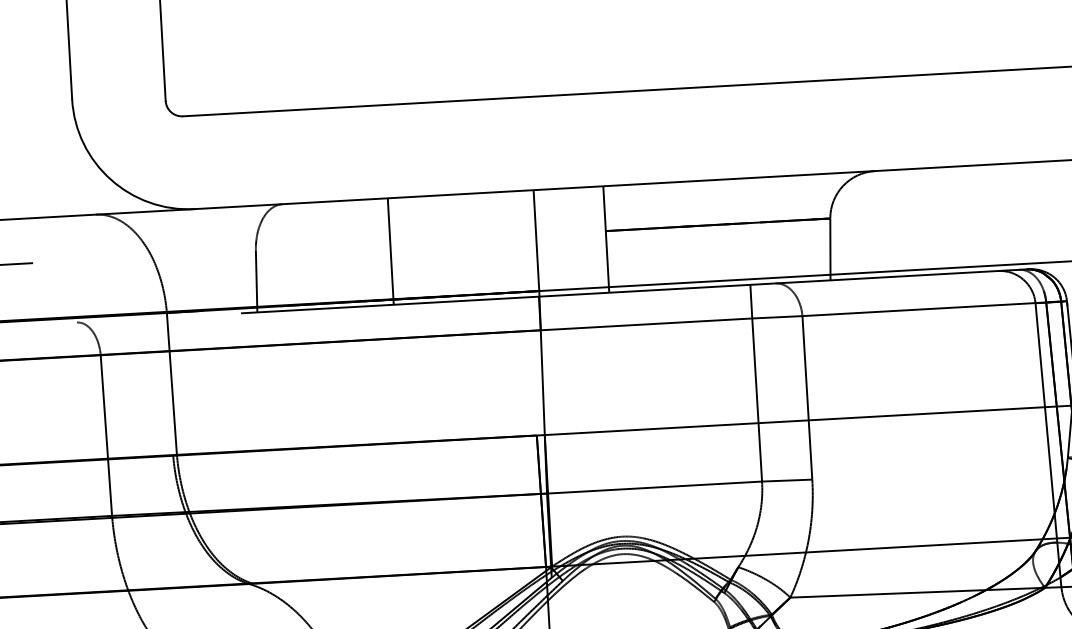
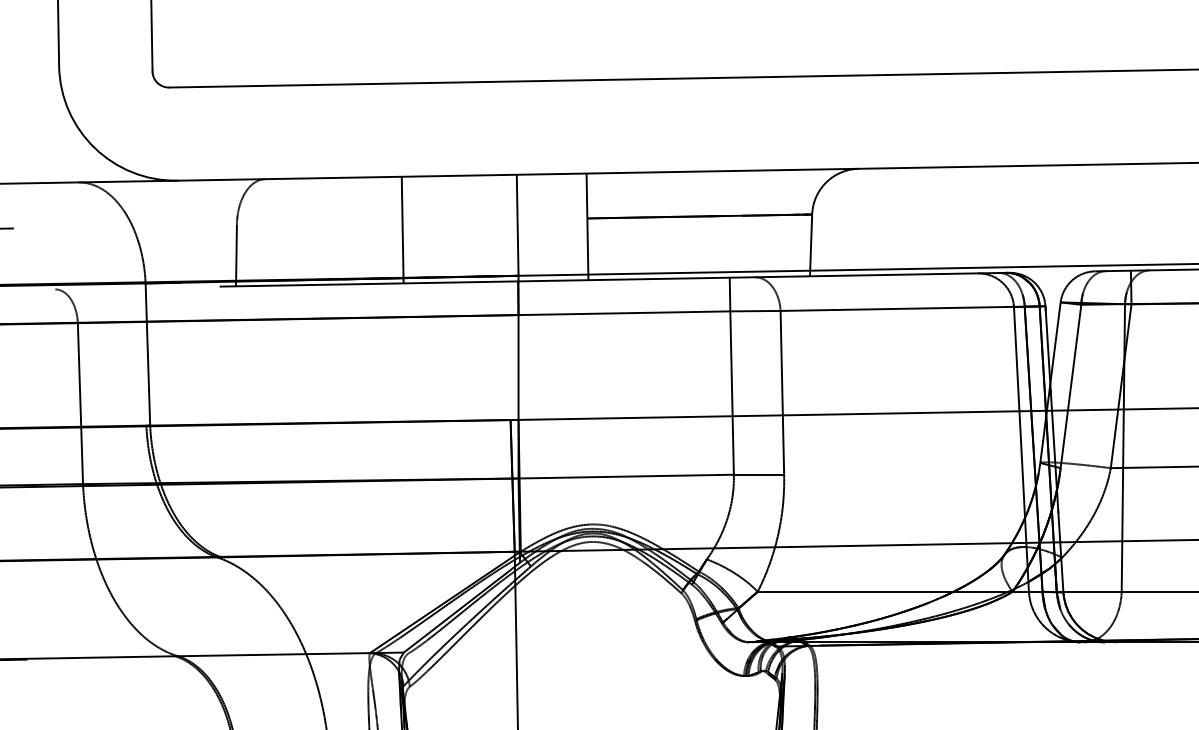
line: (390, 251) -> (402, 229), moved

